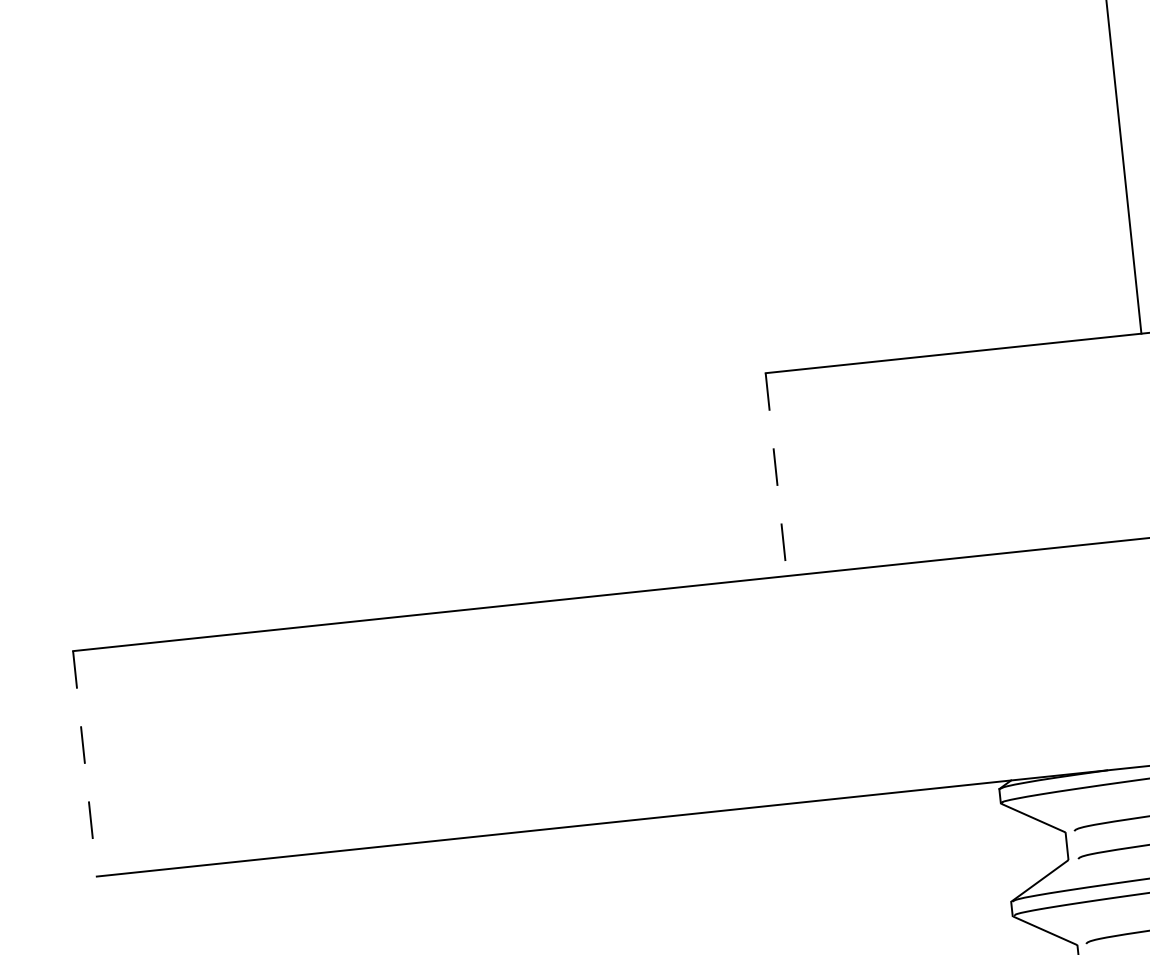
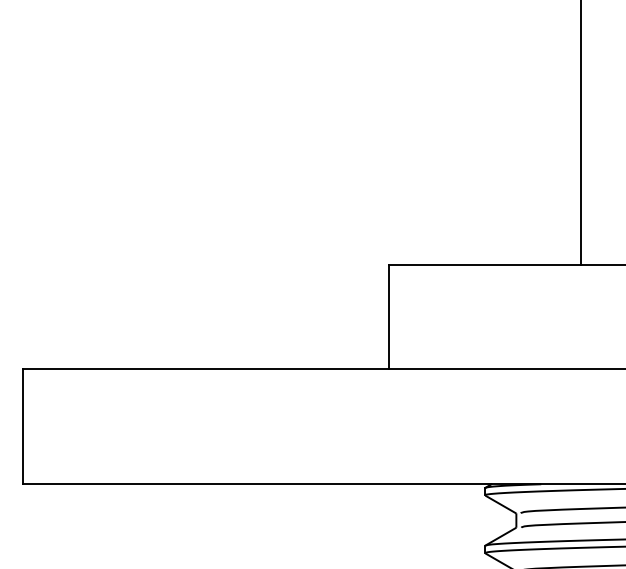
line: (775, 474) -> (388, 316), dashed -> solid
line: (84, 763) -> (22, 426), dashed -> solid

